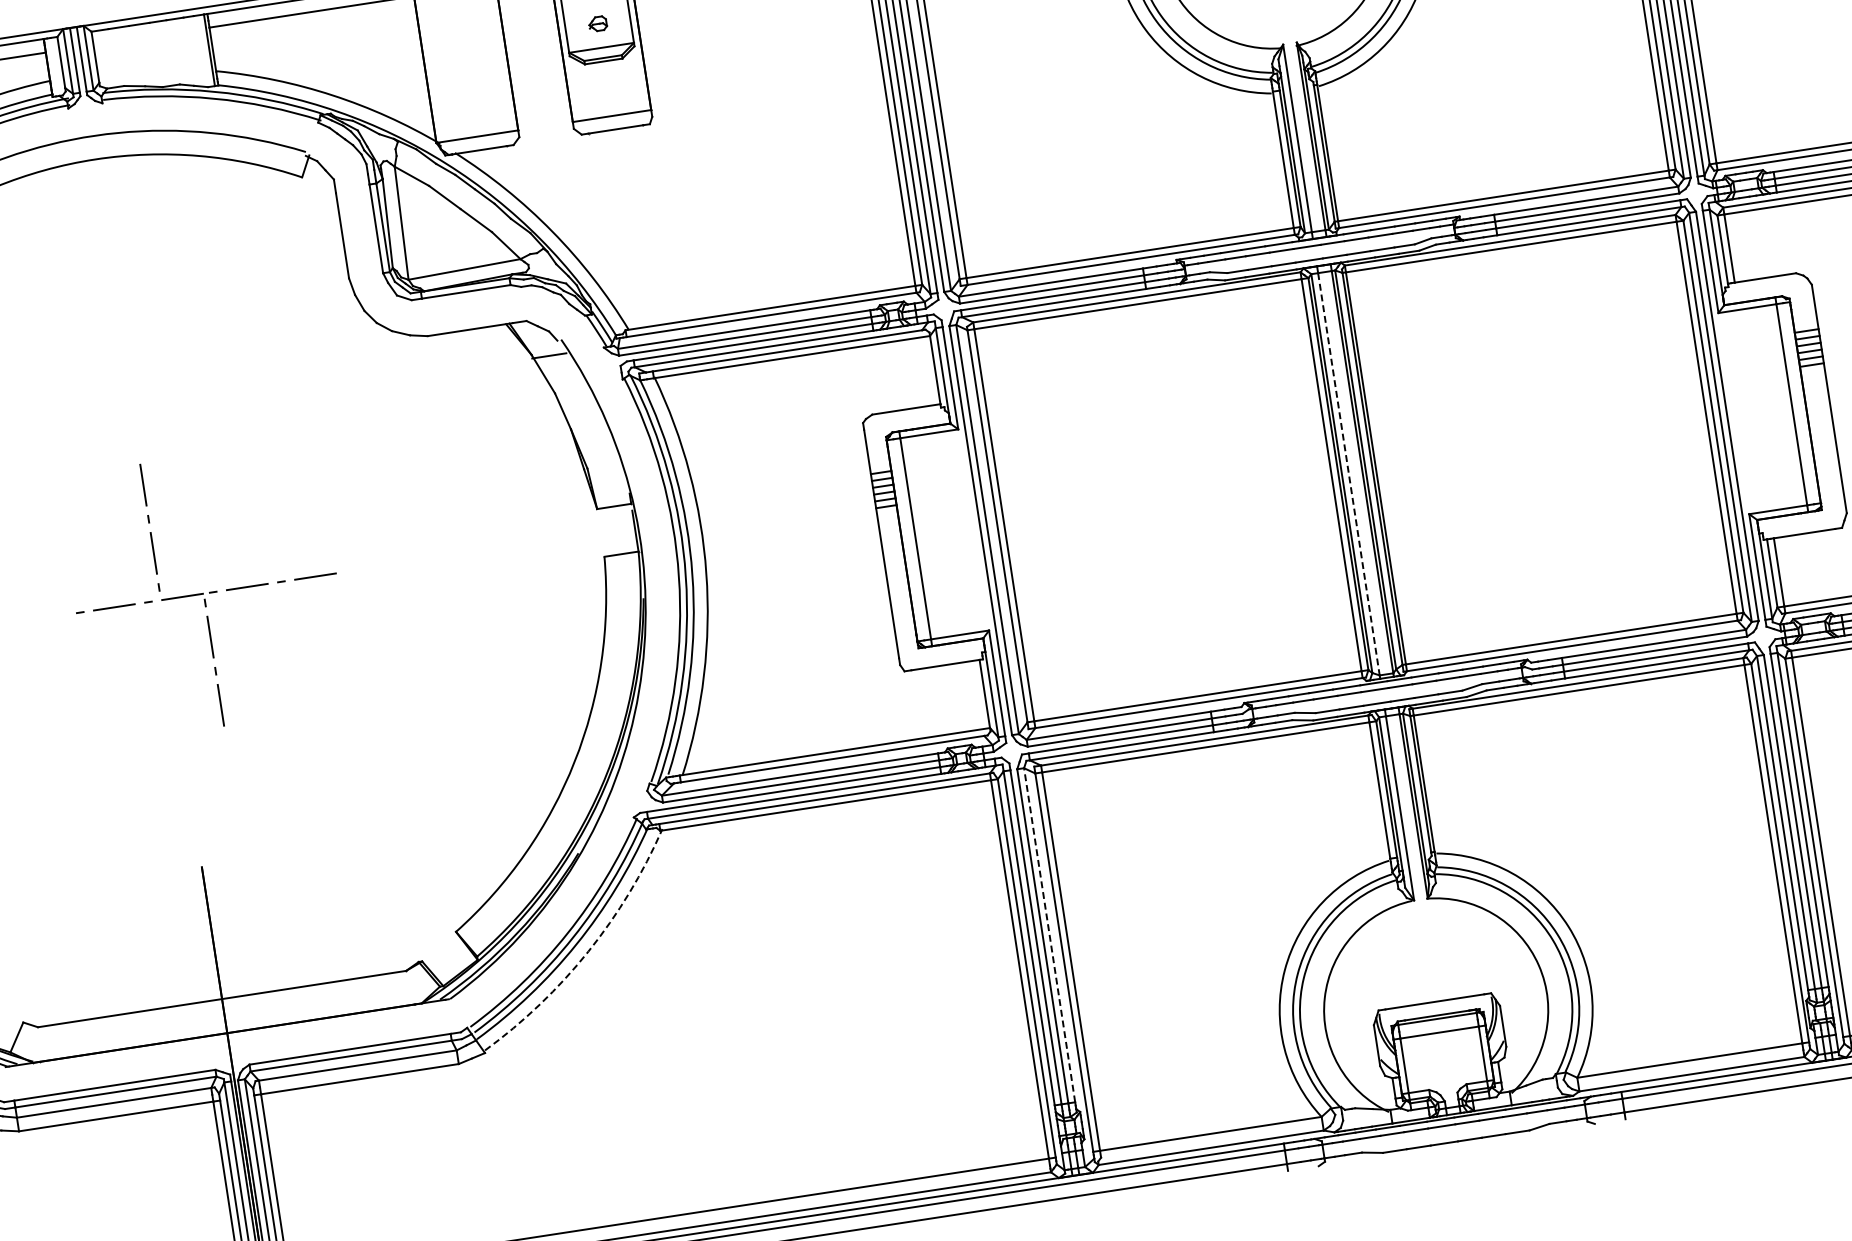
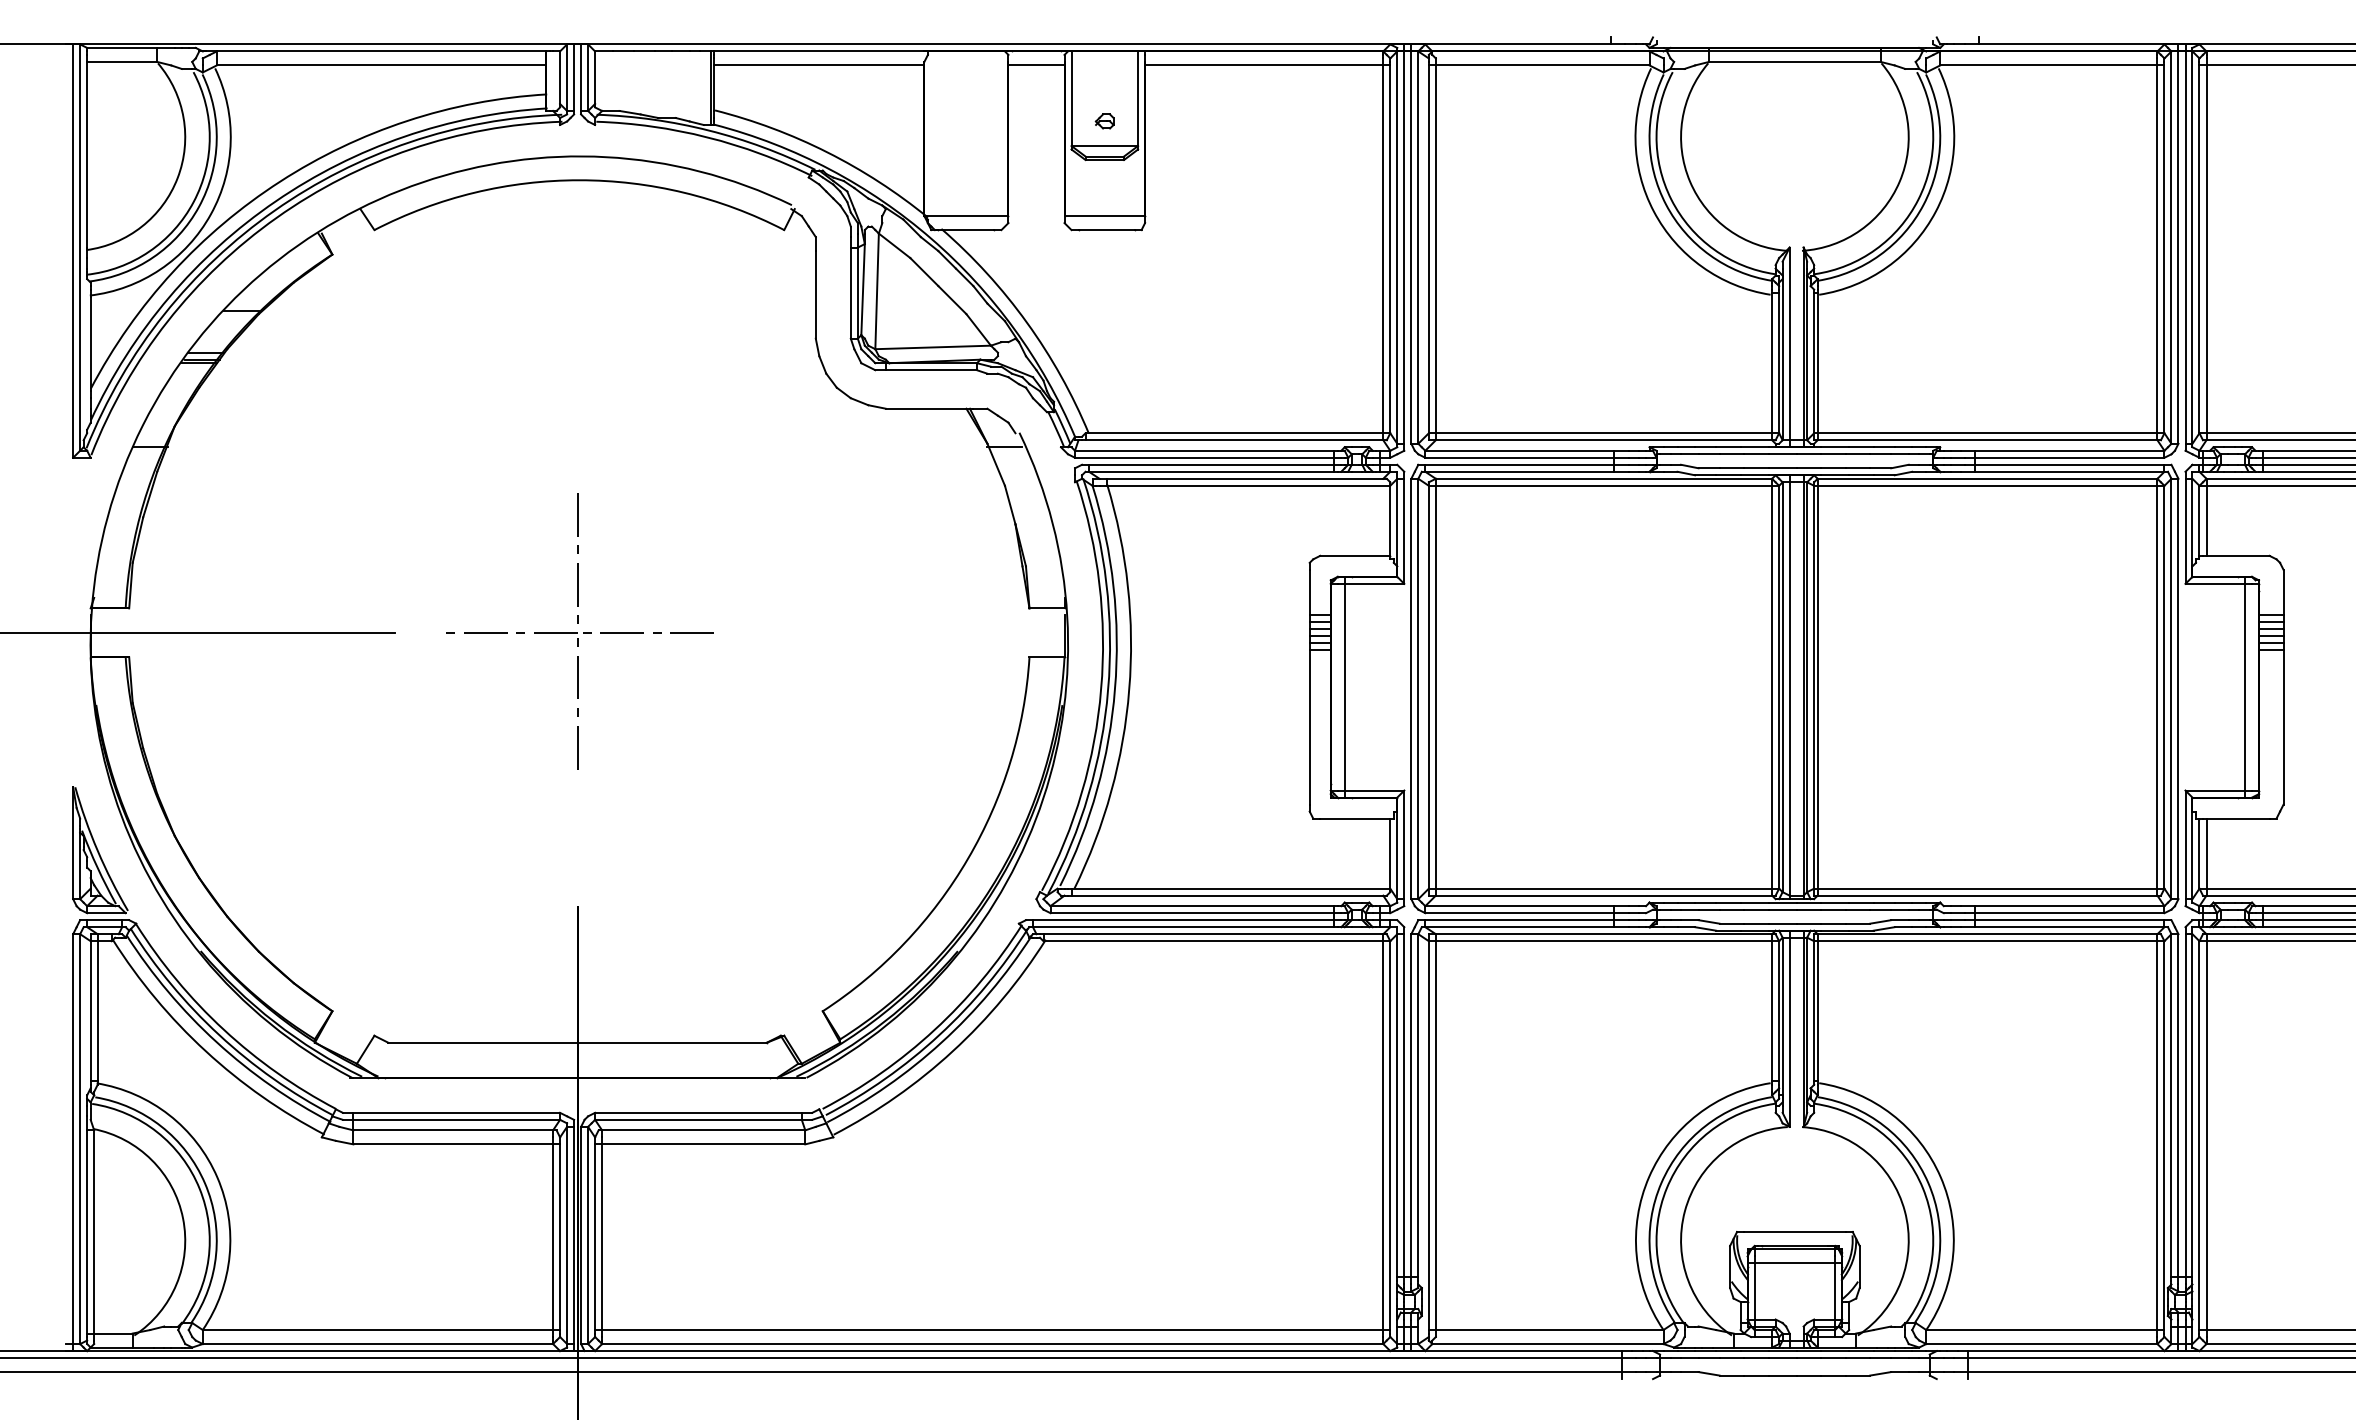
line: (1348, 473) -> (1789, 688), dashed -> solid
part: (215, 659) -> (579, 700), moved
line: (1049, 934) -> (1418, 1105), dashed -> solid
arc: (588, 951) -> (952, 1051), dashed -> solid

